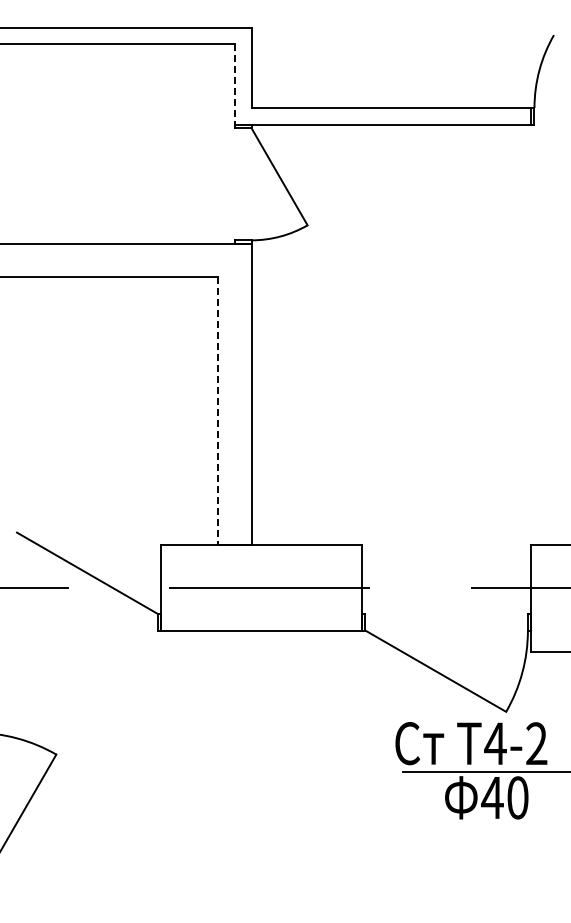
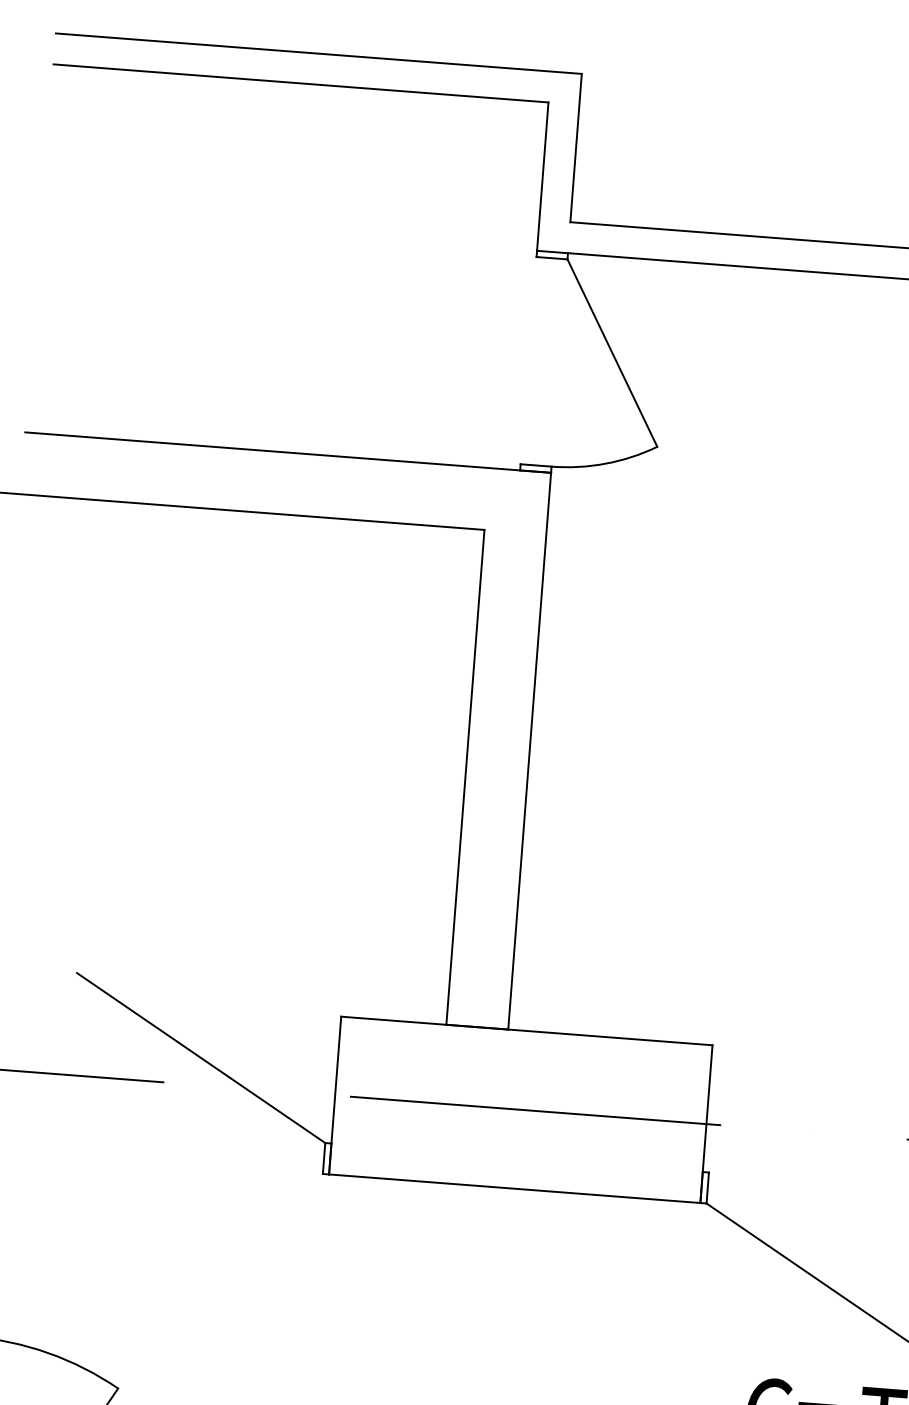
line: (234, 85) -> (542, 178), dashed -> solid
line: (217, 411) -> (464, 777), dashed -> solid

